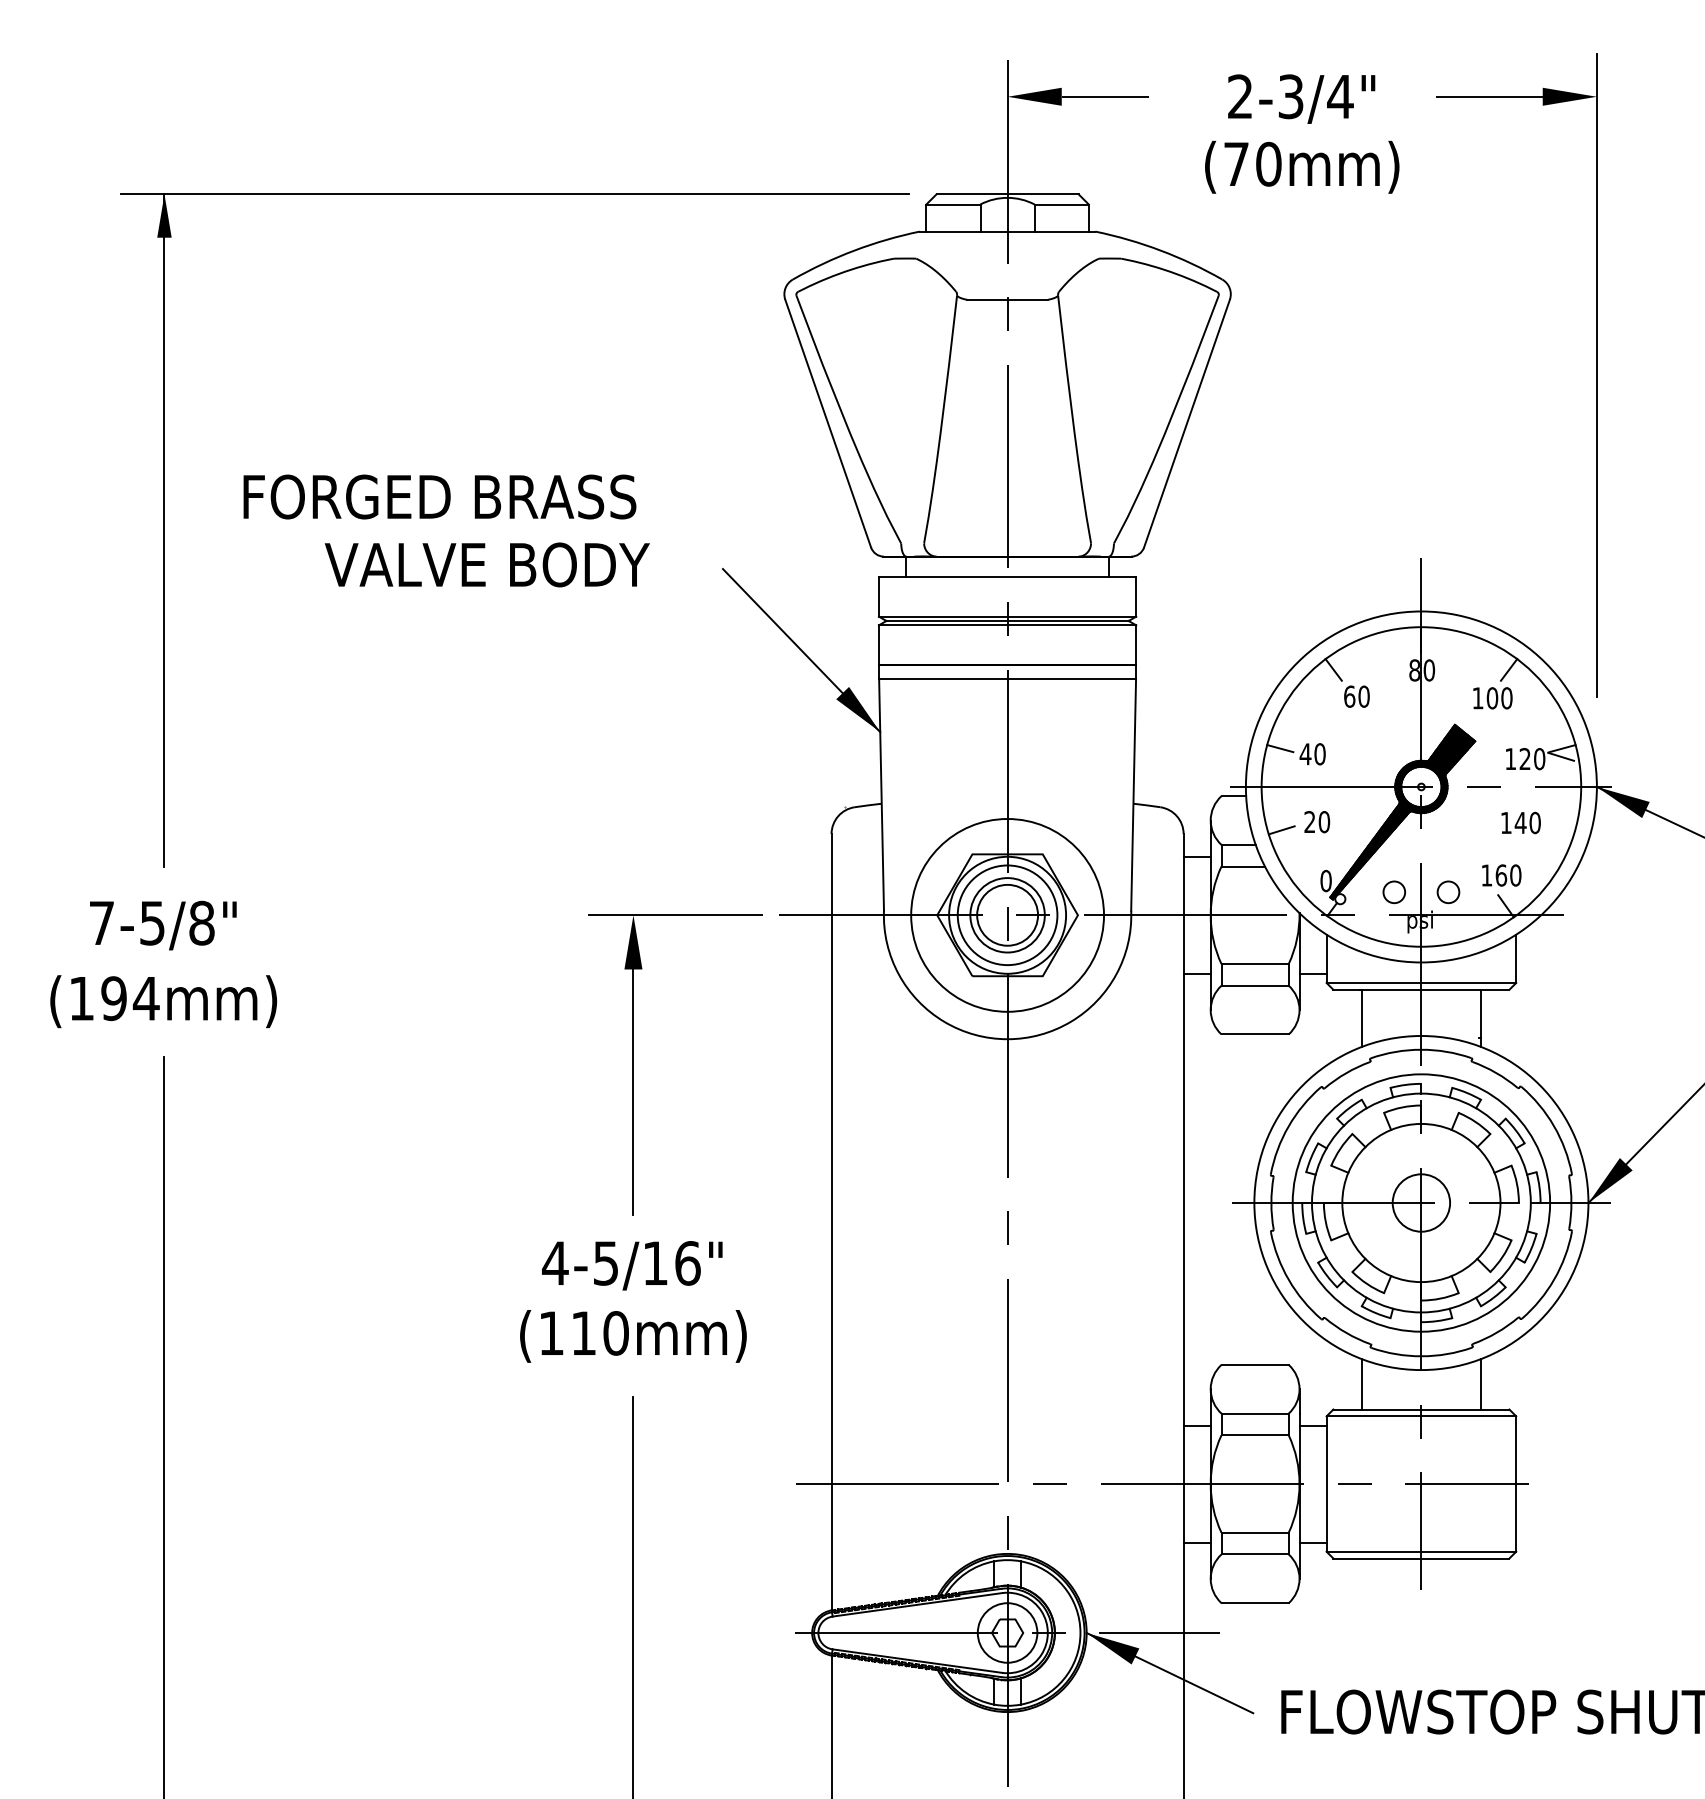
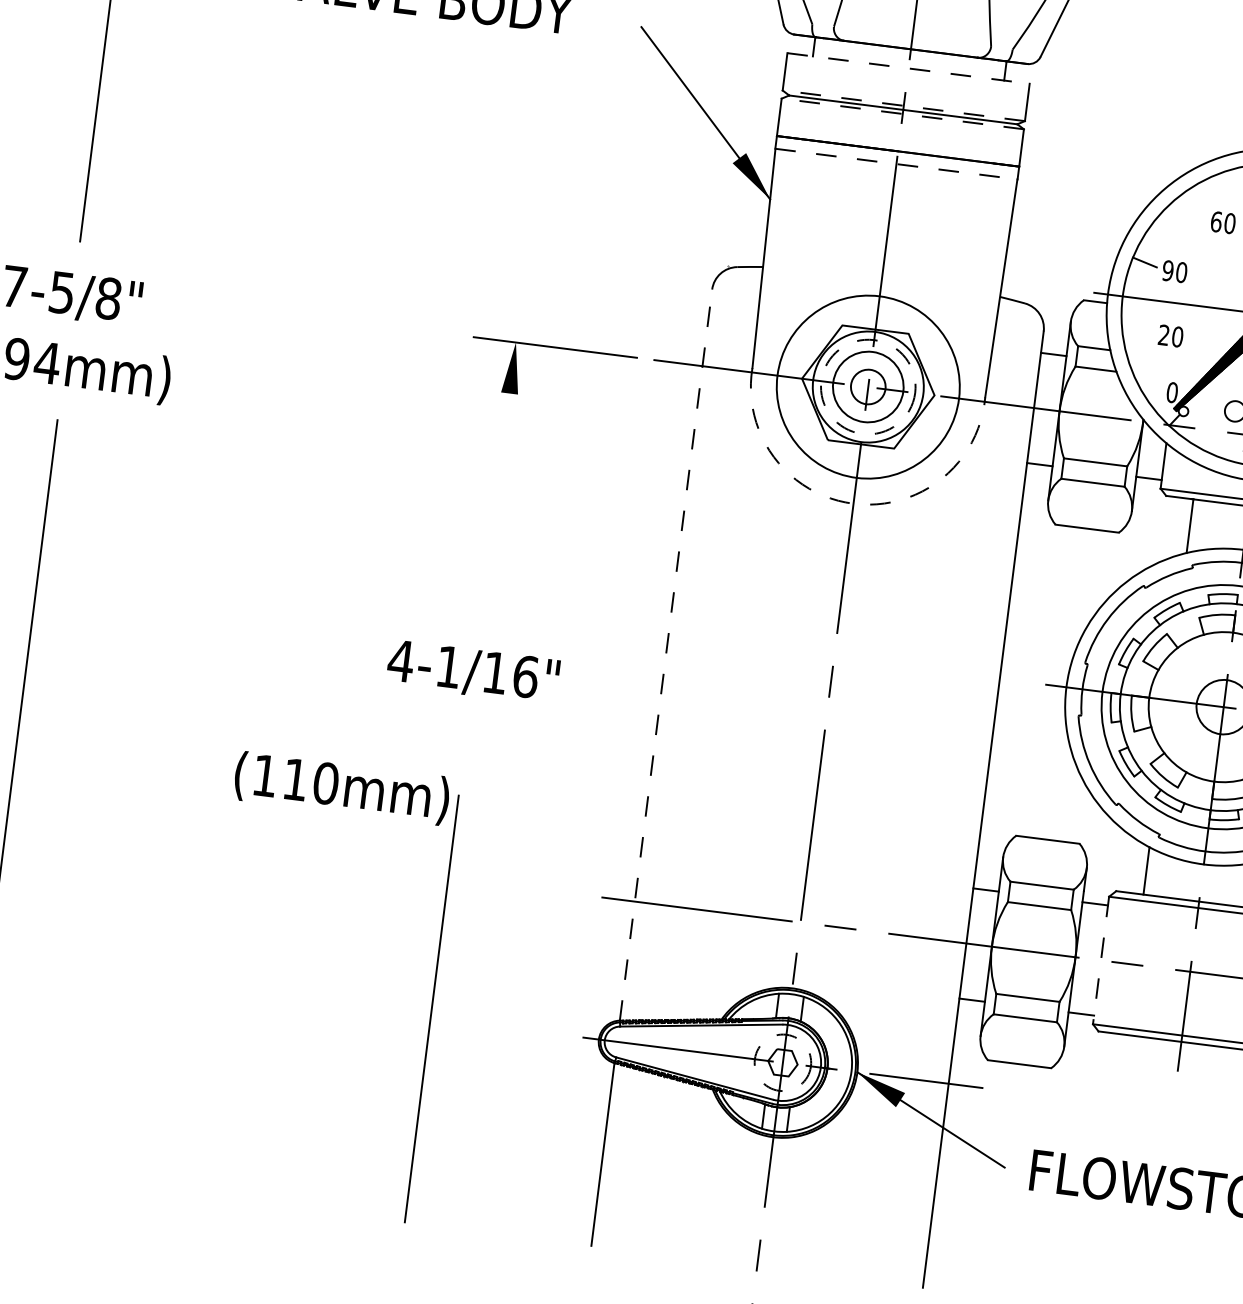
line: (1007, 576) -> (908, 67), solid -> dashed
line: (1007, 616) -> (903, 105), solid -> dashed
line: (1007, 625) -> (902, 114), solid -> dashed
line: (1333, 669) -> (1204, 194), removed
line: (1007, 678) -> (896, 164), solid -> dashed
text: (1305, 754) -> (1167, 271), 40 -> 90
line: (1281, 830) -> (1136, 339), removed
circle: (1007, 914) -> (868, 386), size x0.6
circle: (1007, 915) -> (868, 387), solid -> dashed
arc: (1007, 1039) -> (853, 503), solid -> dashed
line: (633, 1086) -> (495, 503), removed
line: (831, 1221) -> (666, 654), solid -> dashed
text: (605, 1263) -> (448, 667), 4-5/16" -> 4-1/16"
text: (633, 1336) -> (342, 788), moved
line: (1326, 1484) -> (1100, 960), solid -> dashed
circle: (1007, 1632) -> (782, 1062), solid -> dashed

